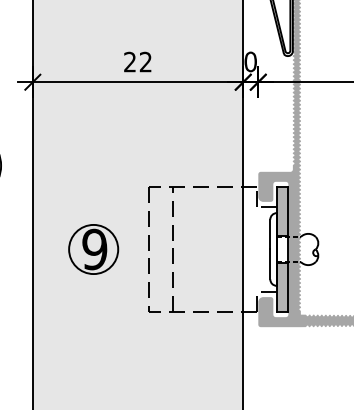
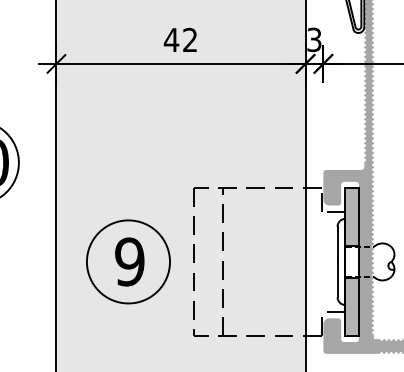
text: (129, 61) -> (170, 39), 22 -> 42
text: (250, 61) -> (314, 39), 0 -> 3
circle: (93, 249) -> (128, 261), size x1.43

